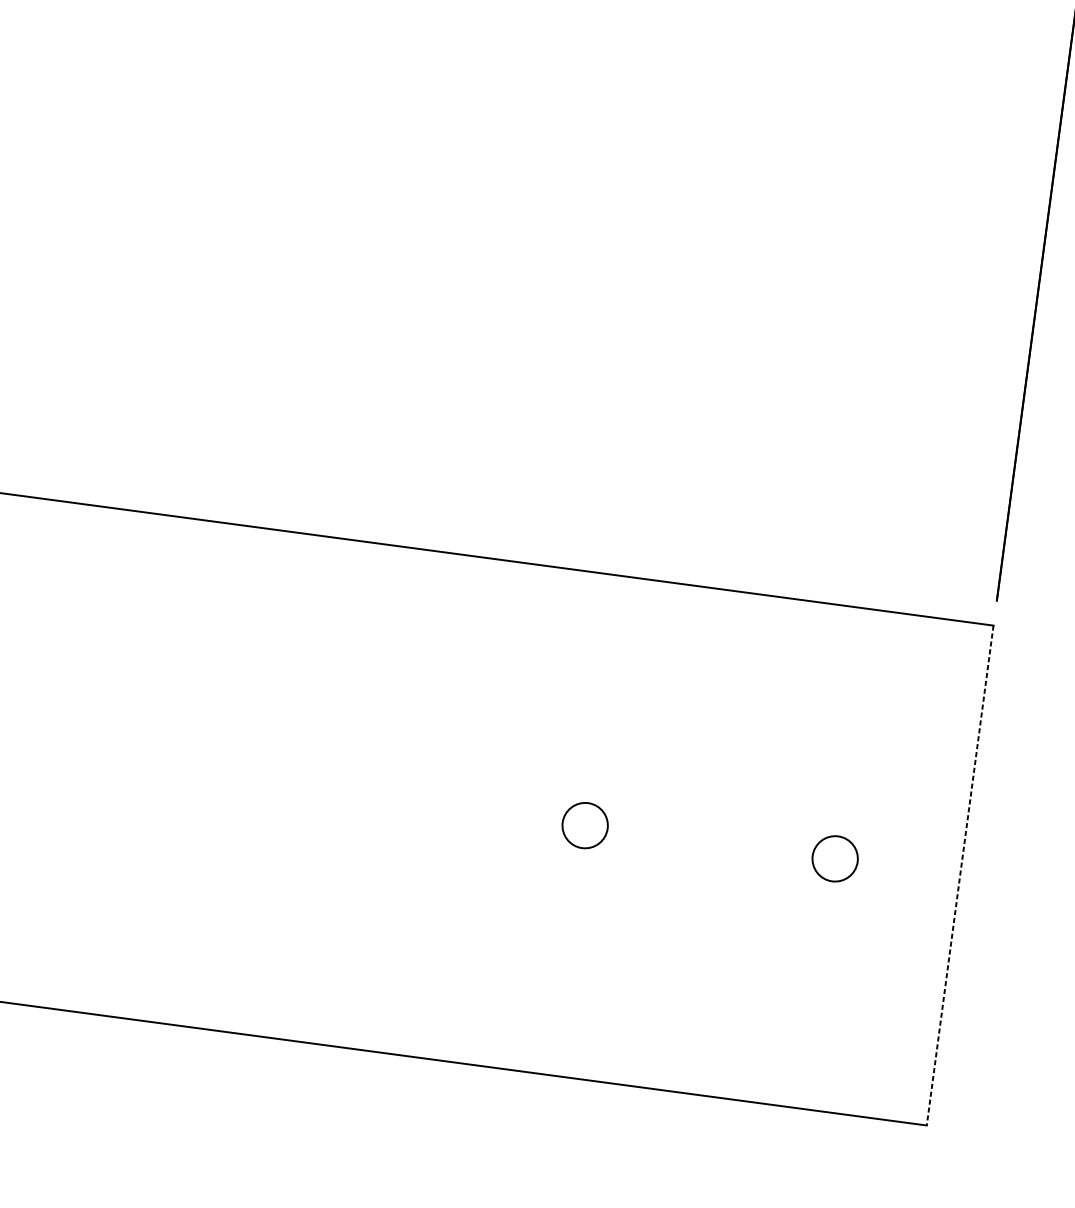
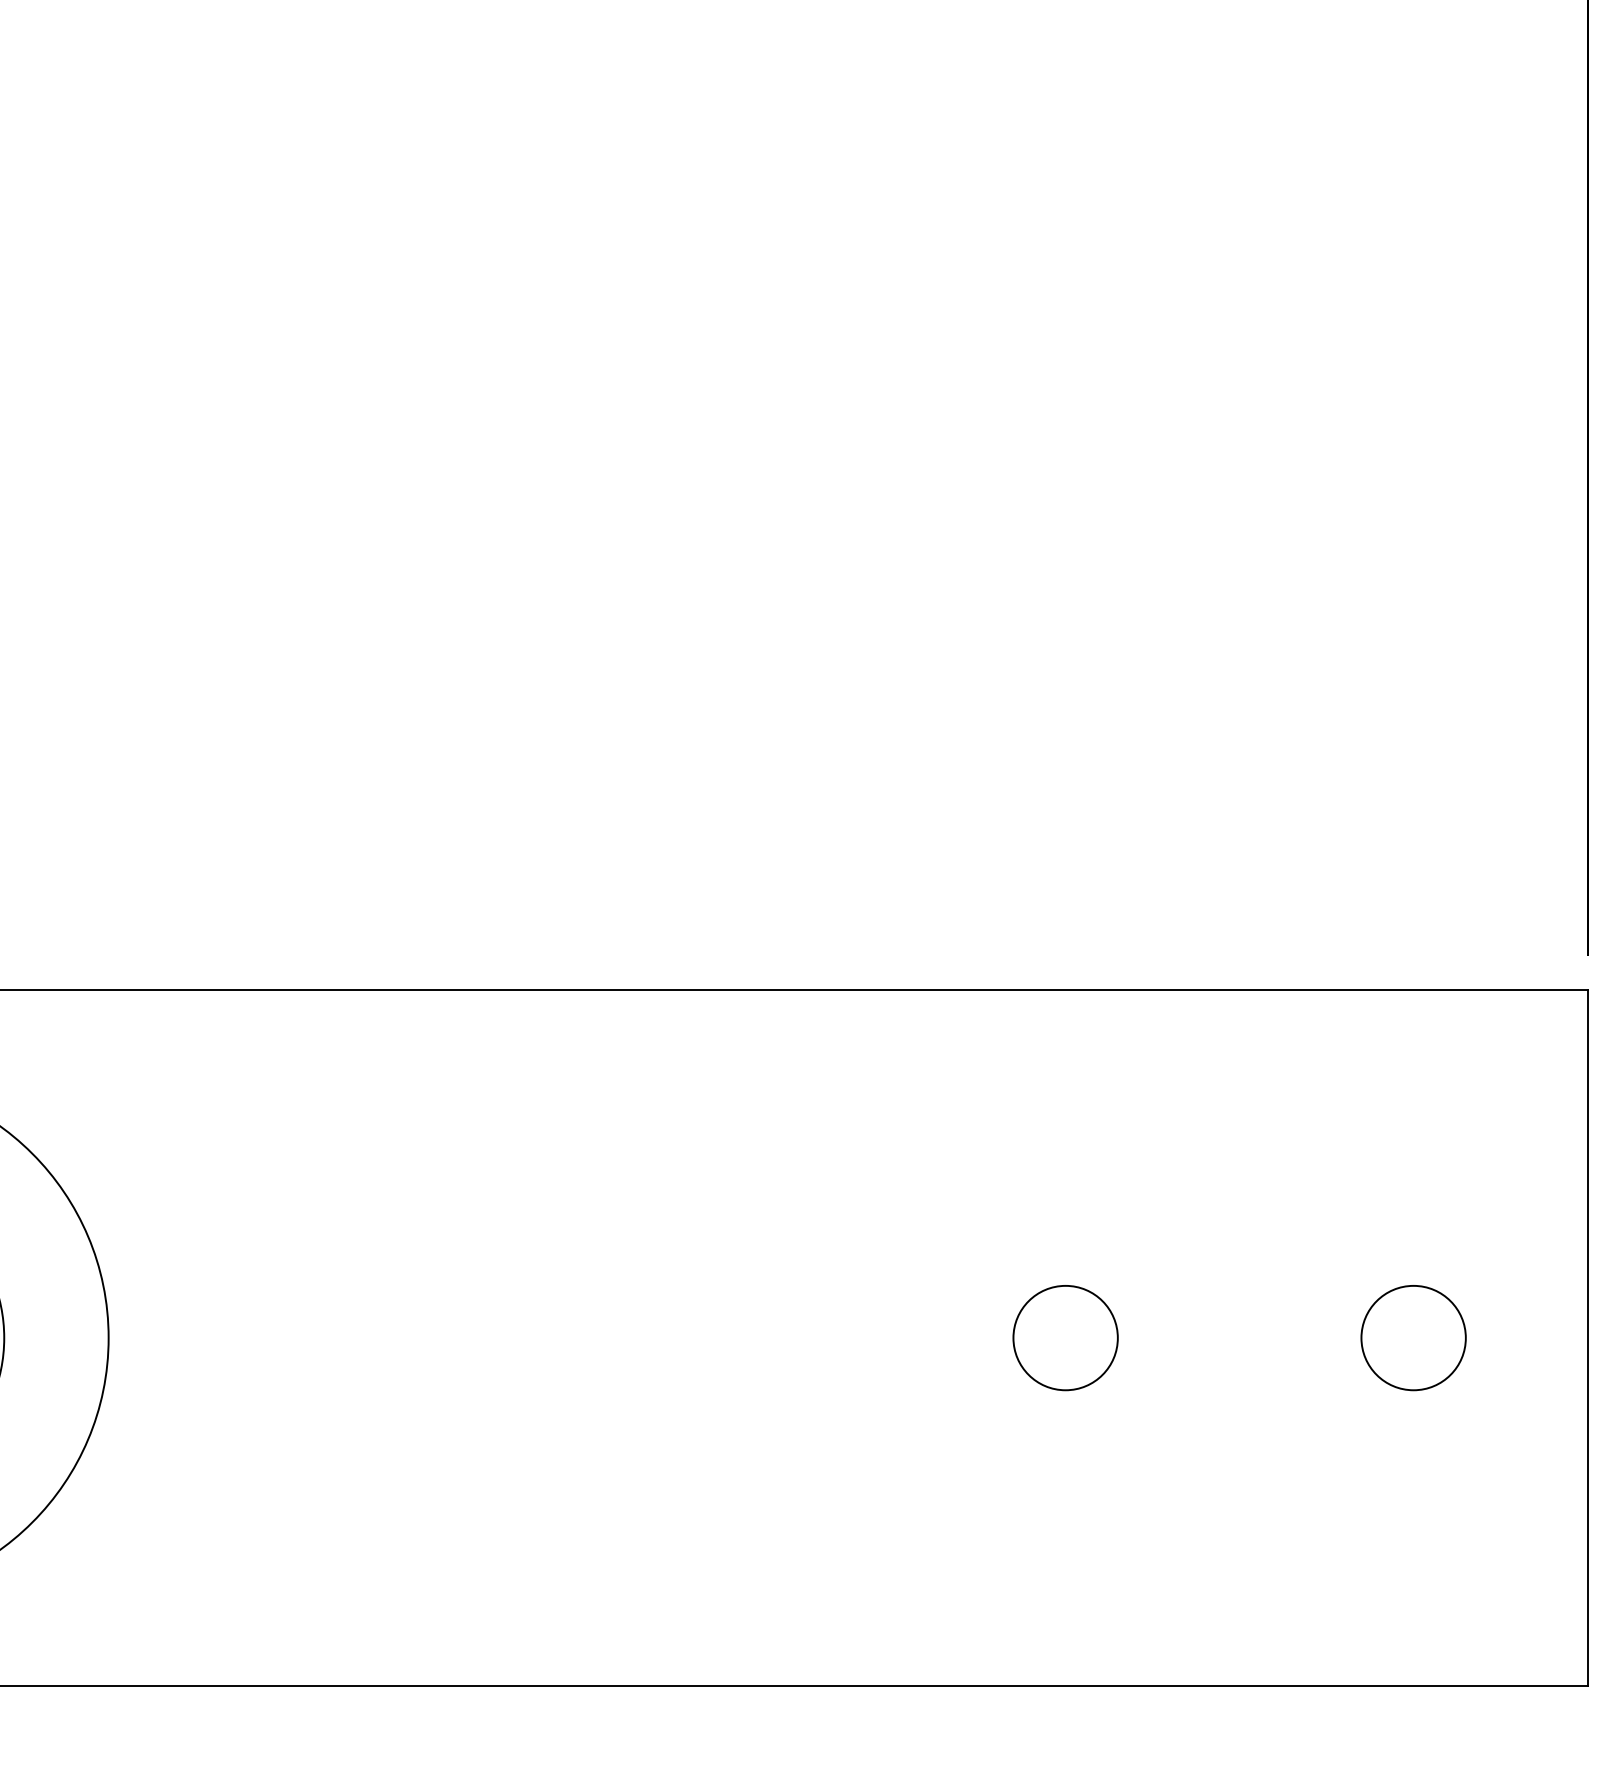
circle: (585, 825) -> (1065, 1338), size x1.67
circle: (835, 858) -> (1413, 1337), size x1.67
line: (960, 875) -> (1587, 1338), dashed -> solid

